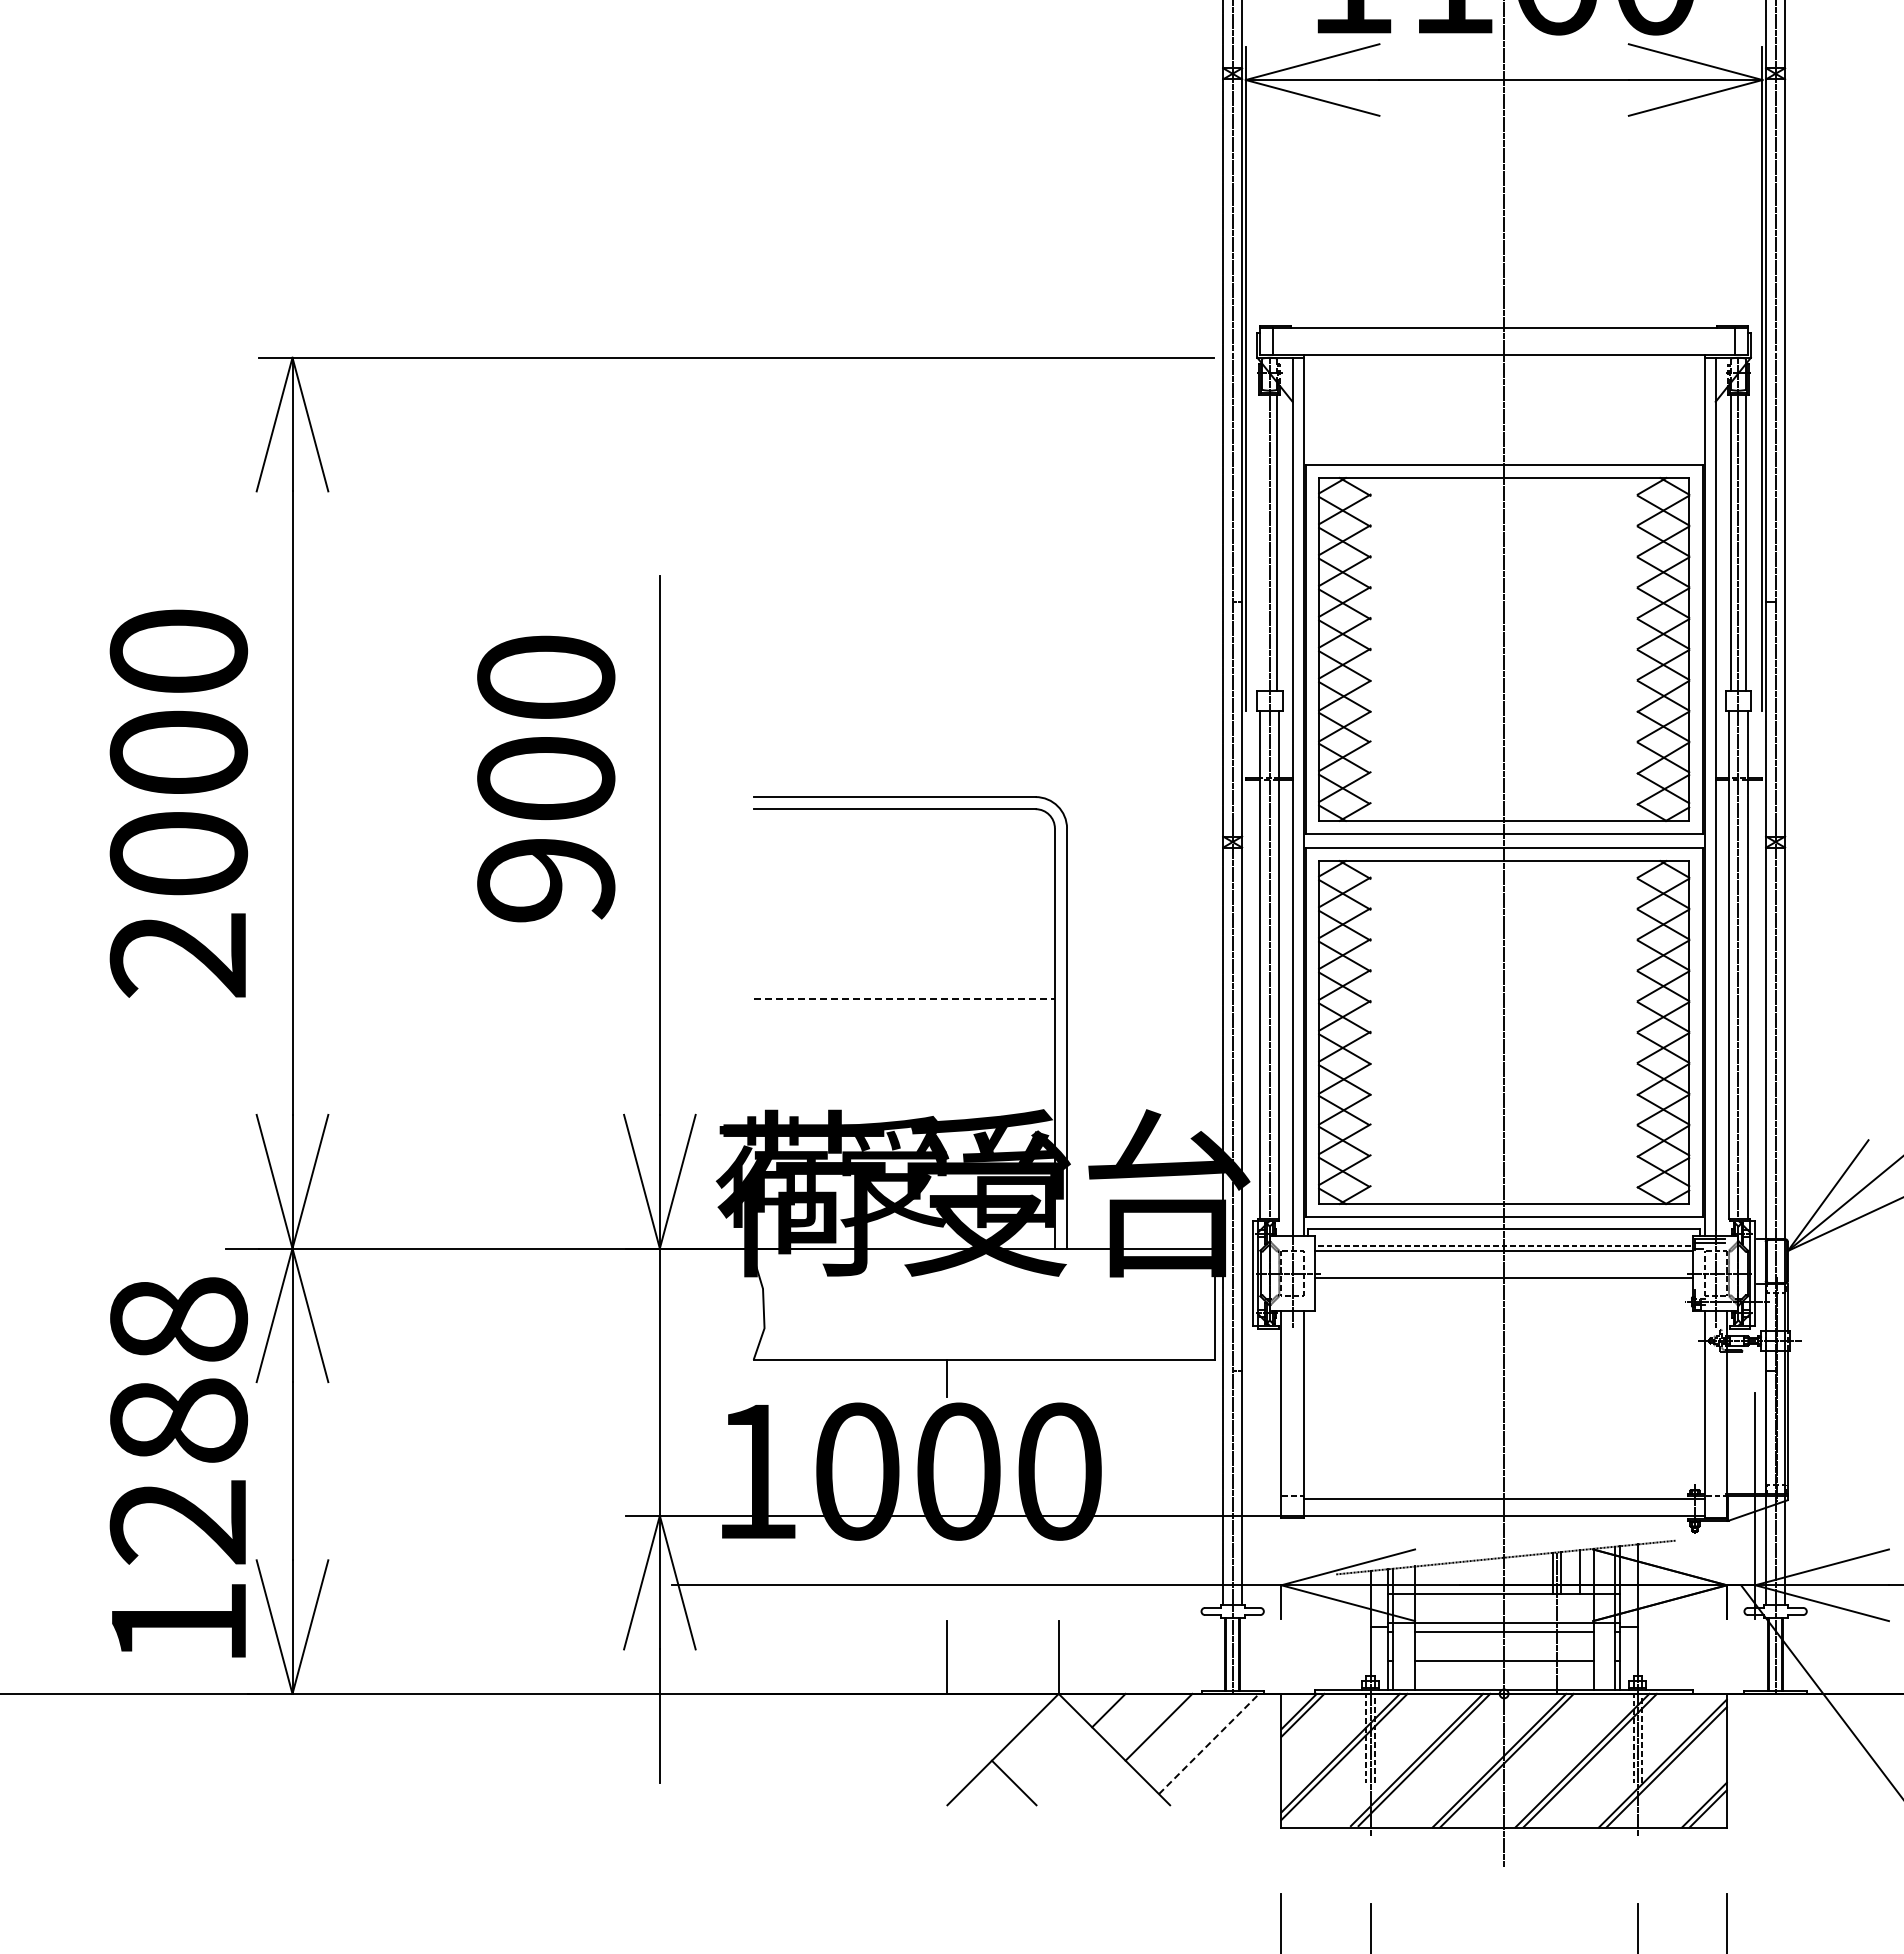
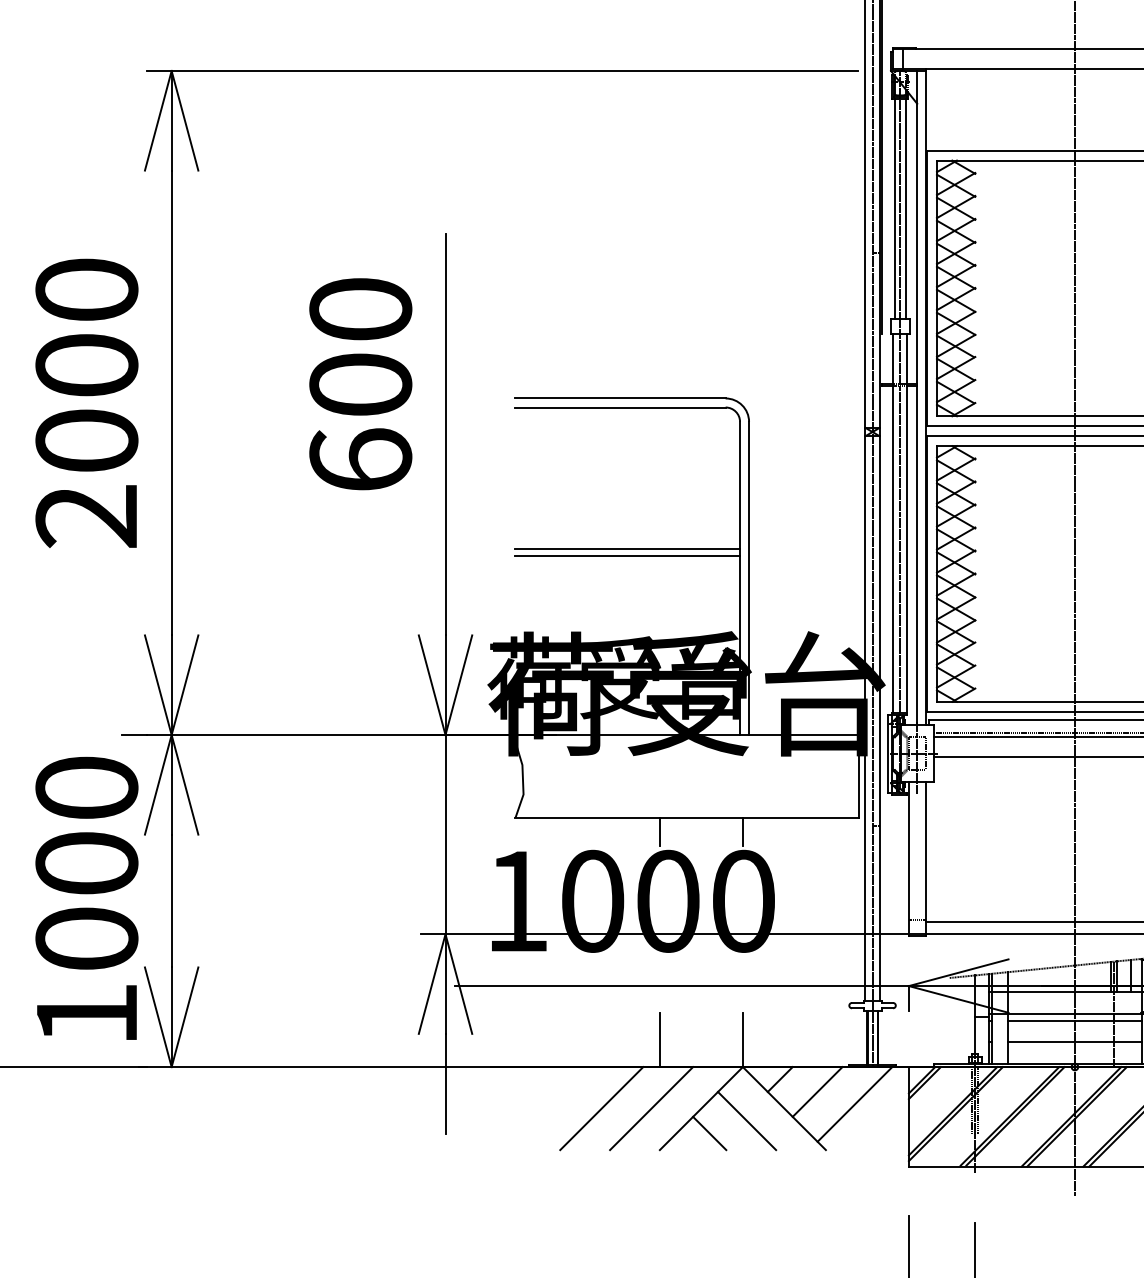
line: (1262, 542) -> (894, 208), added
text: (546, 879) -> (361, 459), 900 -> 600
line: (904, 998) -> (627, 548), dashed -> solid
line: (903, 1008) -> (627, 556), added
line: (1058, 1378) -> (742, 831), added
text: (178, 1420) -> (86, 863), 1288 -> 1000
line: (1209, 1744) -> (855, 1104), dashed -> solid
line: (869, 1749) -> (601, 1108), added
line: (935, 1749) -> (651, 1108), added
line: (1064, 1766) -> (747, 1121), added

